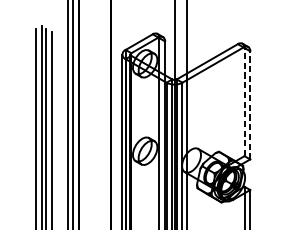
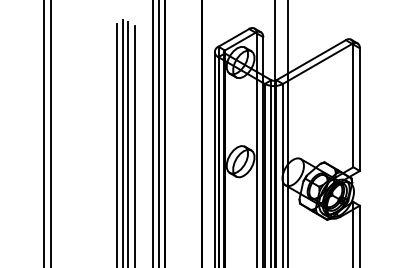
line: (244, 101) -> (353, 105), dashed -> solid
line: (249, 105) -> (359, 109), dashed -> solid

